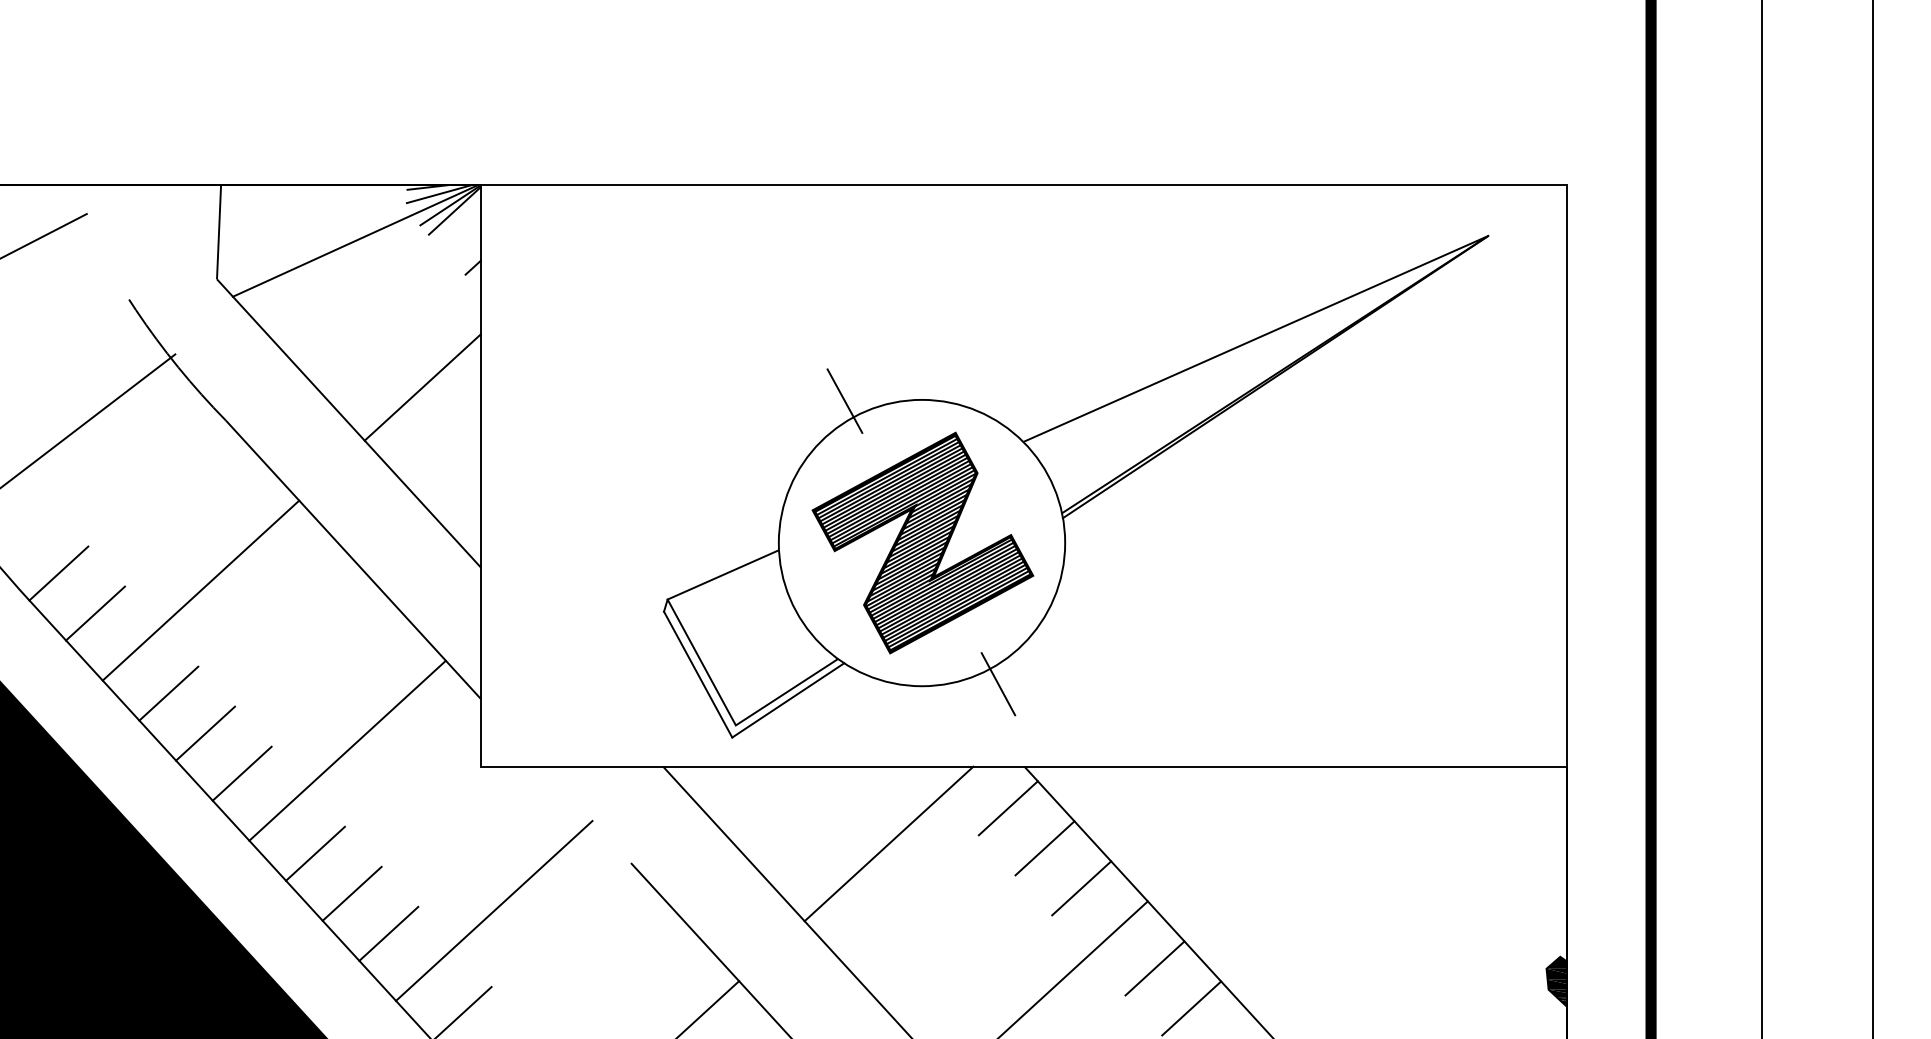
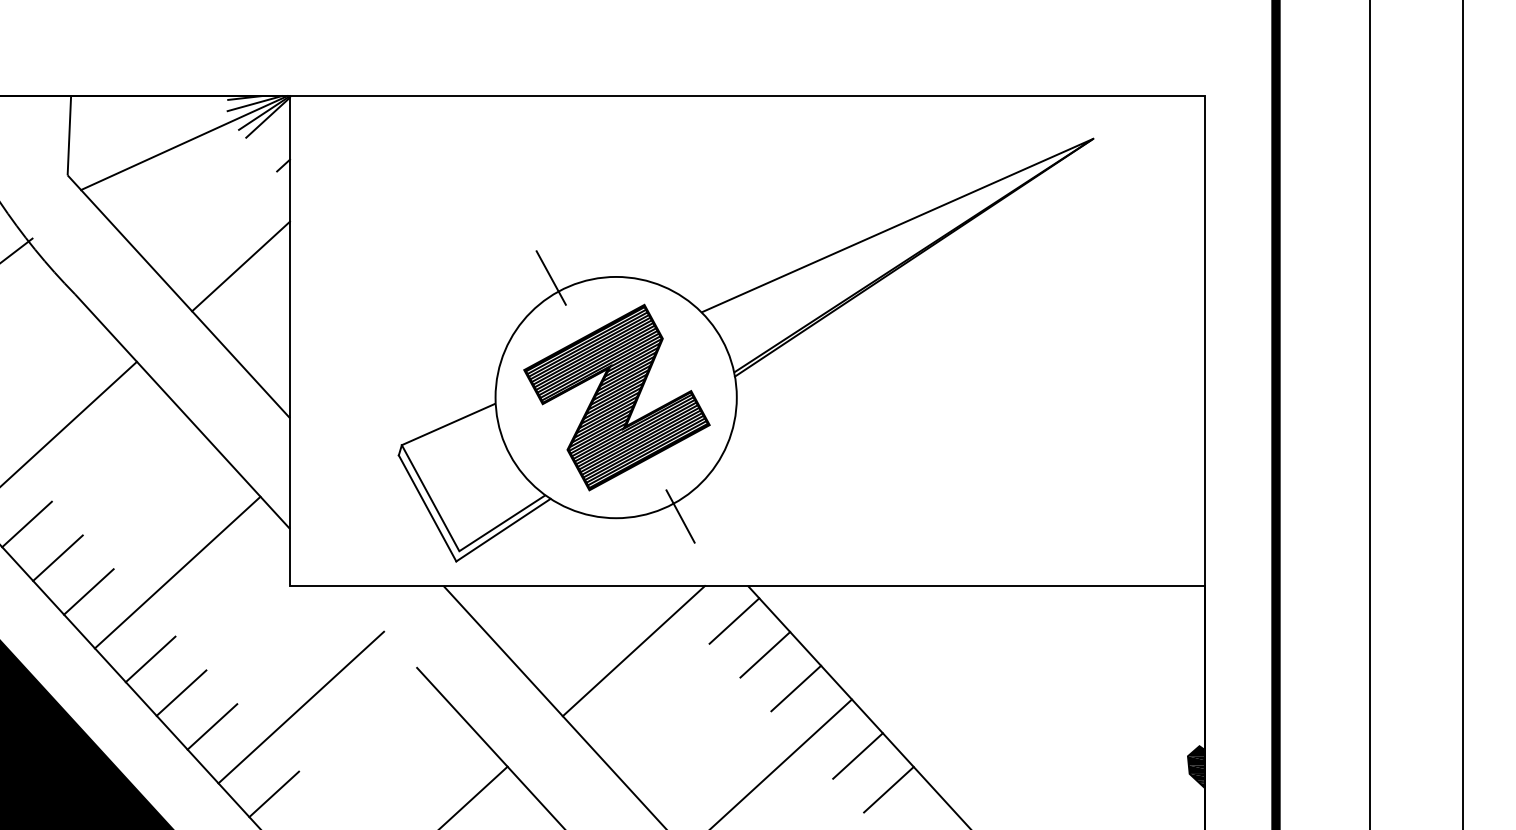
part: (1076, 486) -> (746, 349), moved

